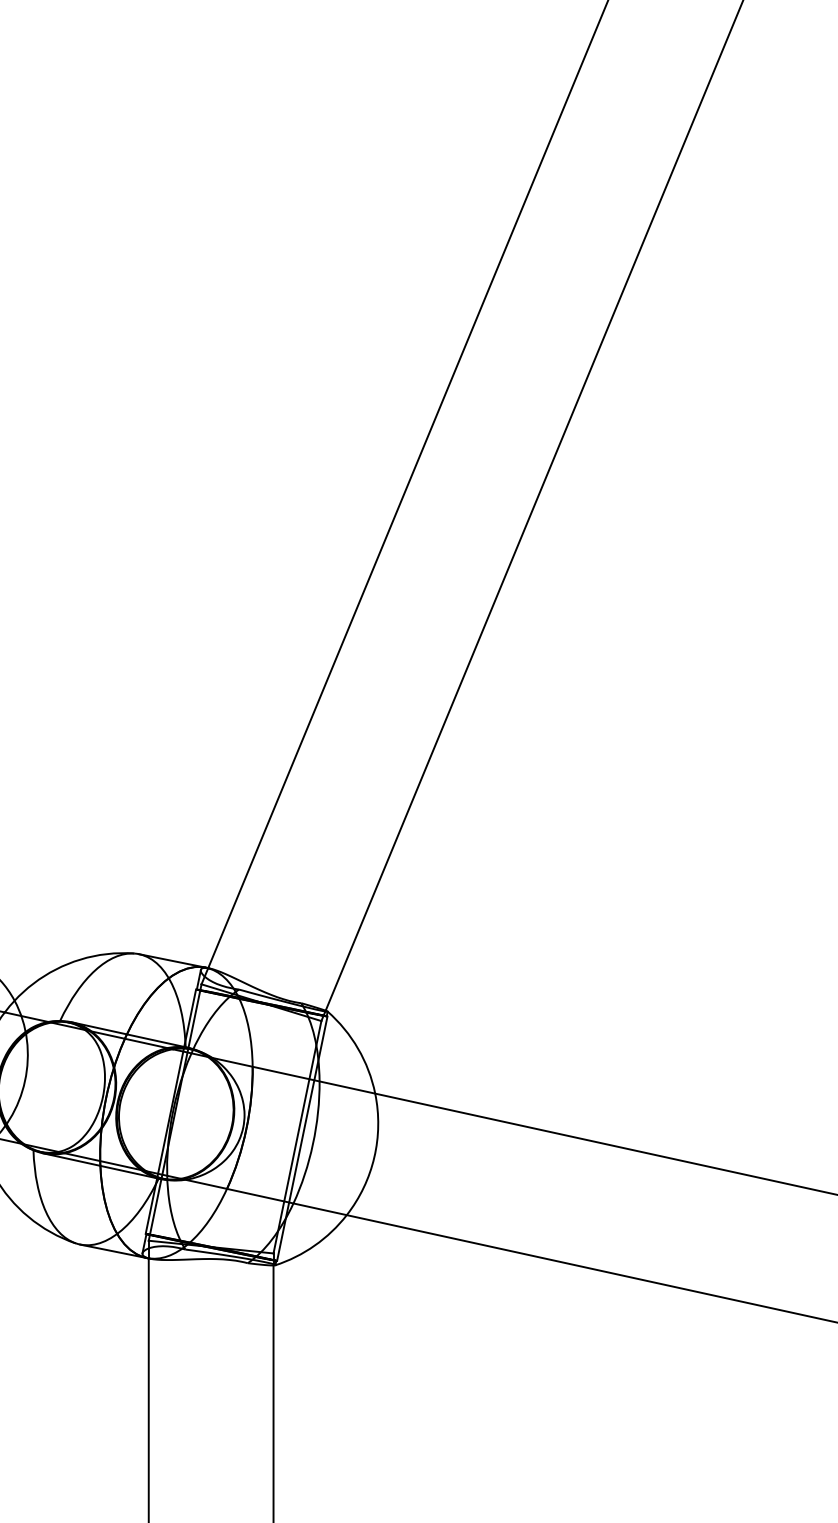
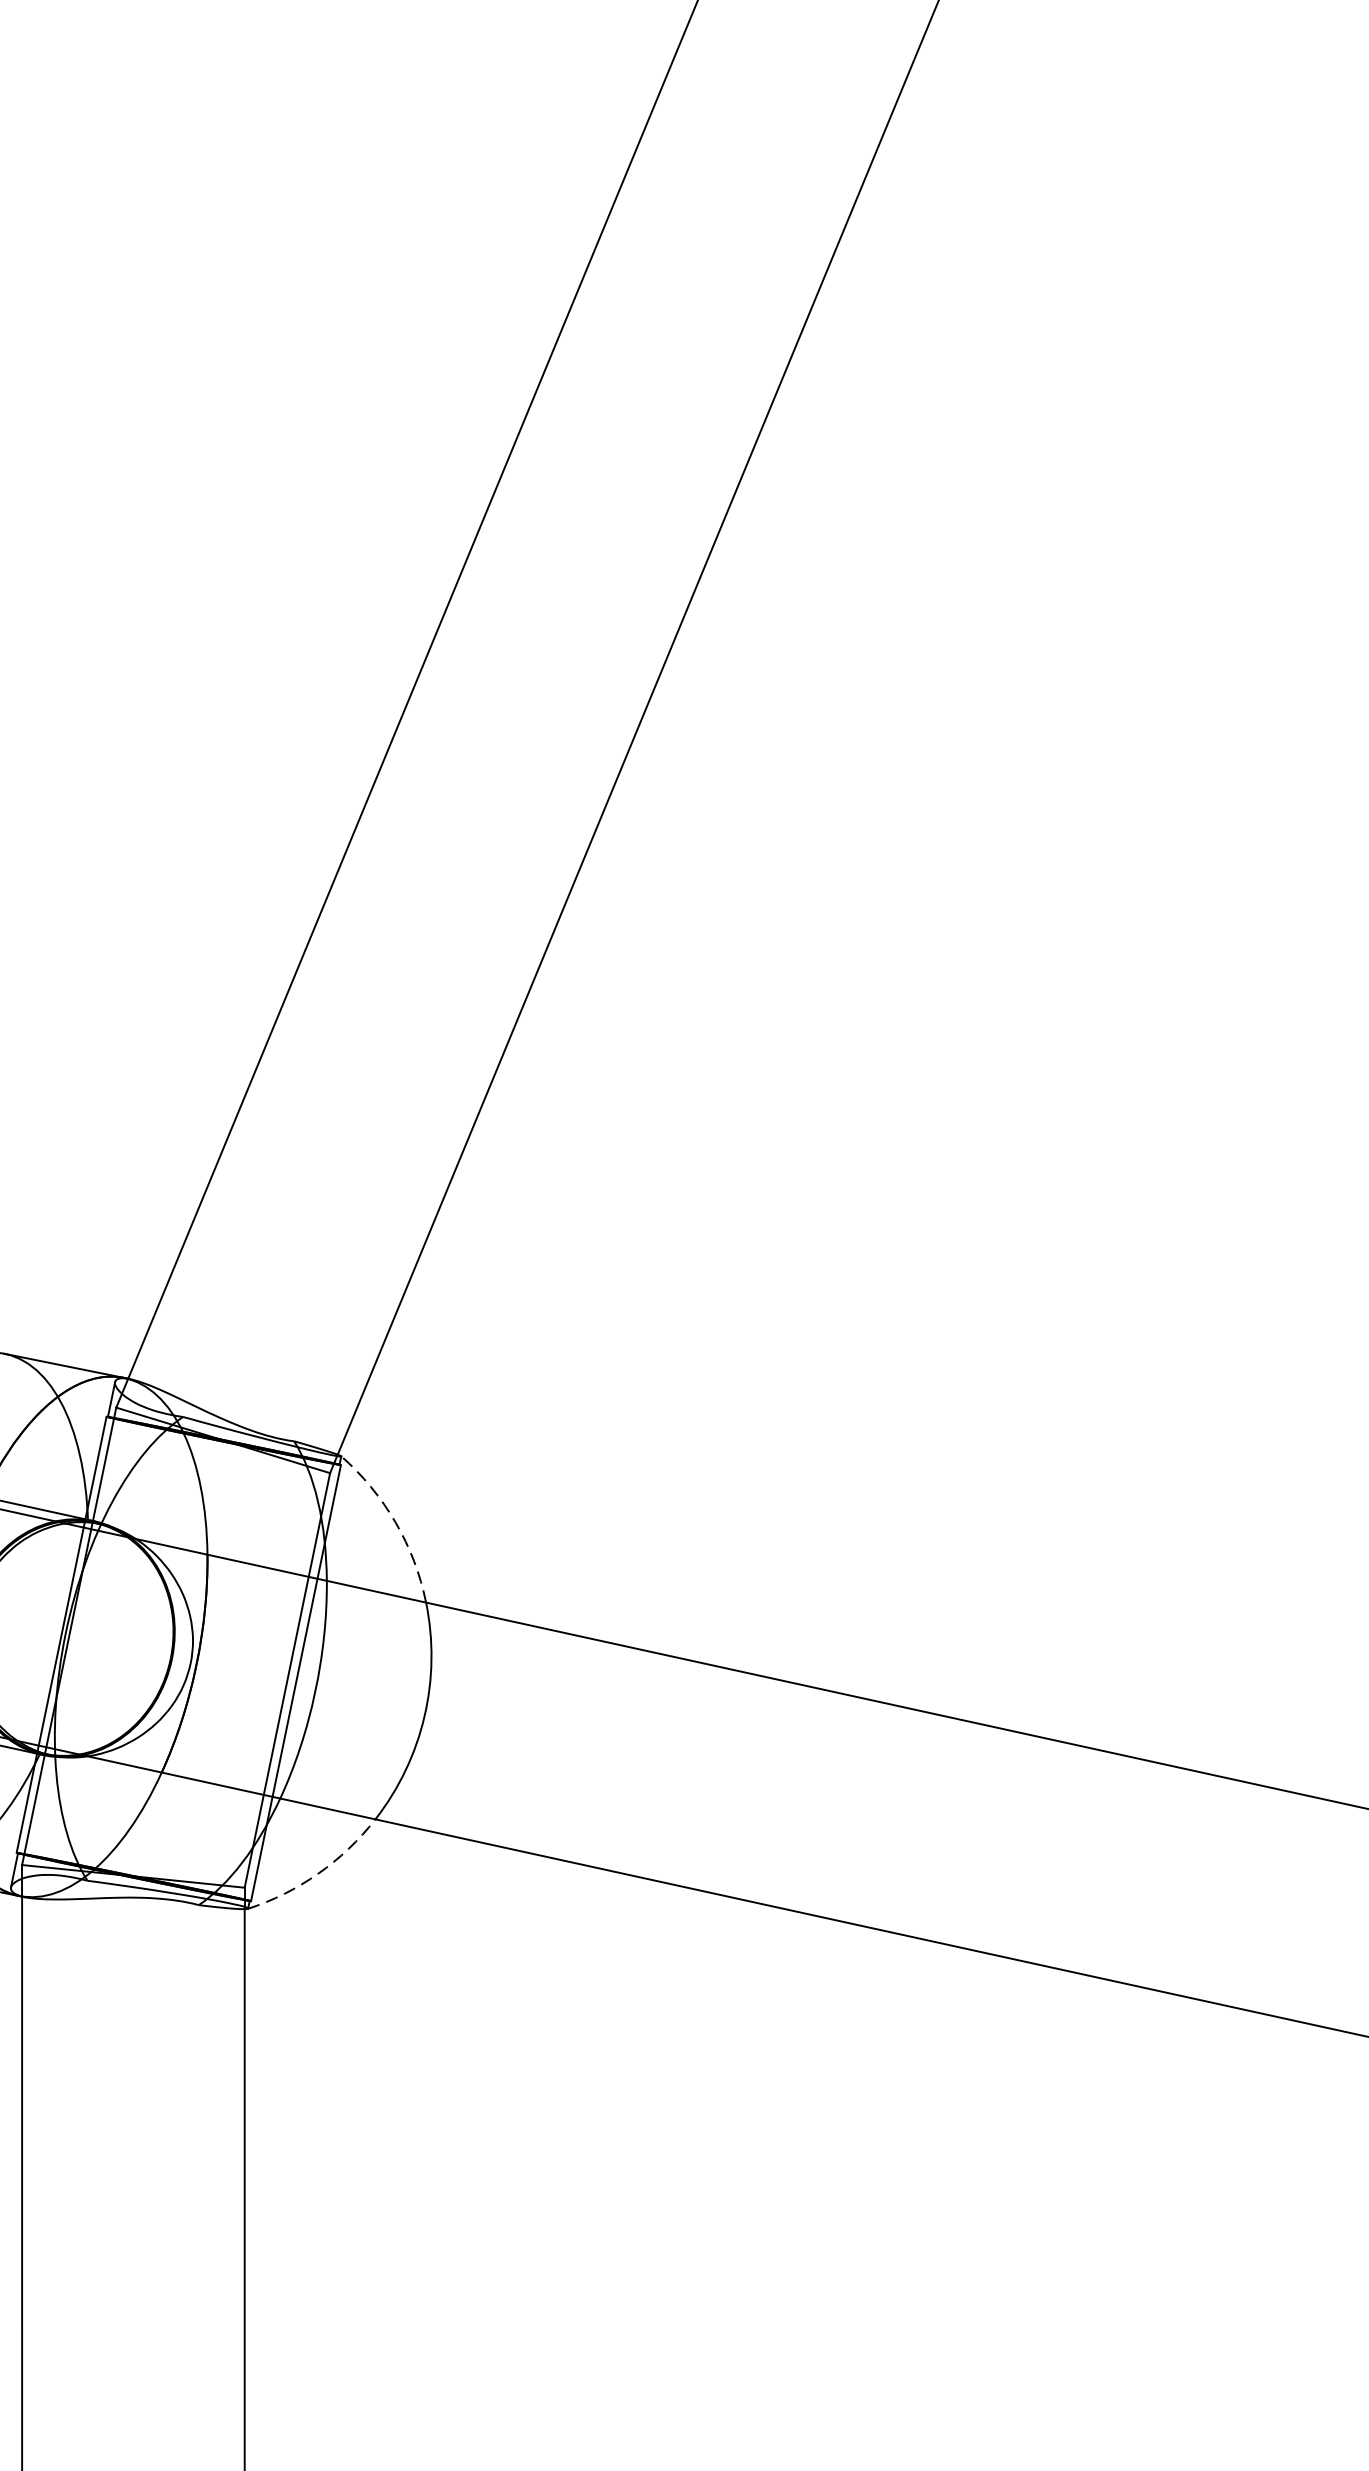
arc: (358, 1048) -> (396, 1522), solid -> dashed
arc: (314, 1245) -> (317, 1873), solid -> dashed

